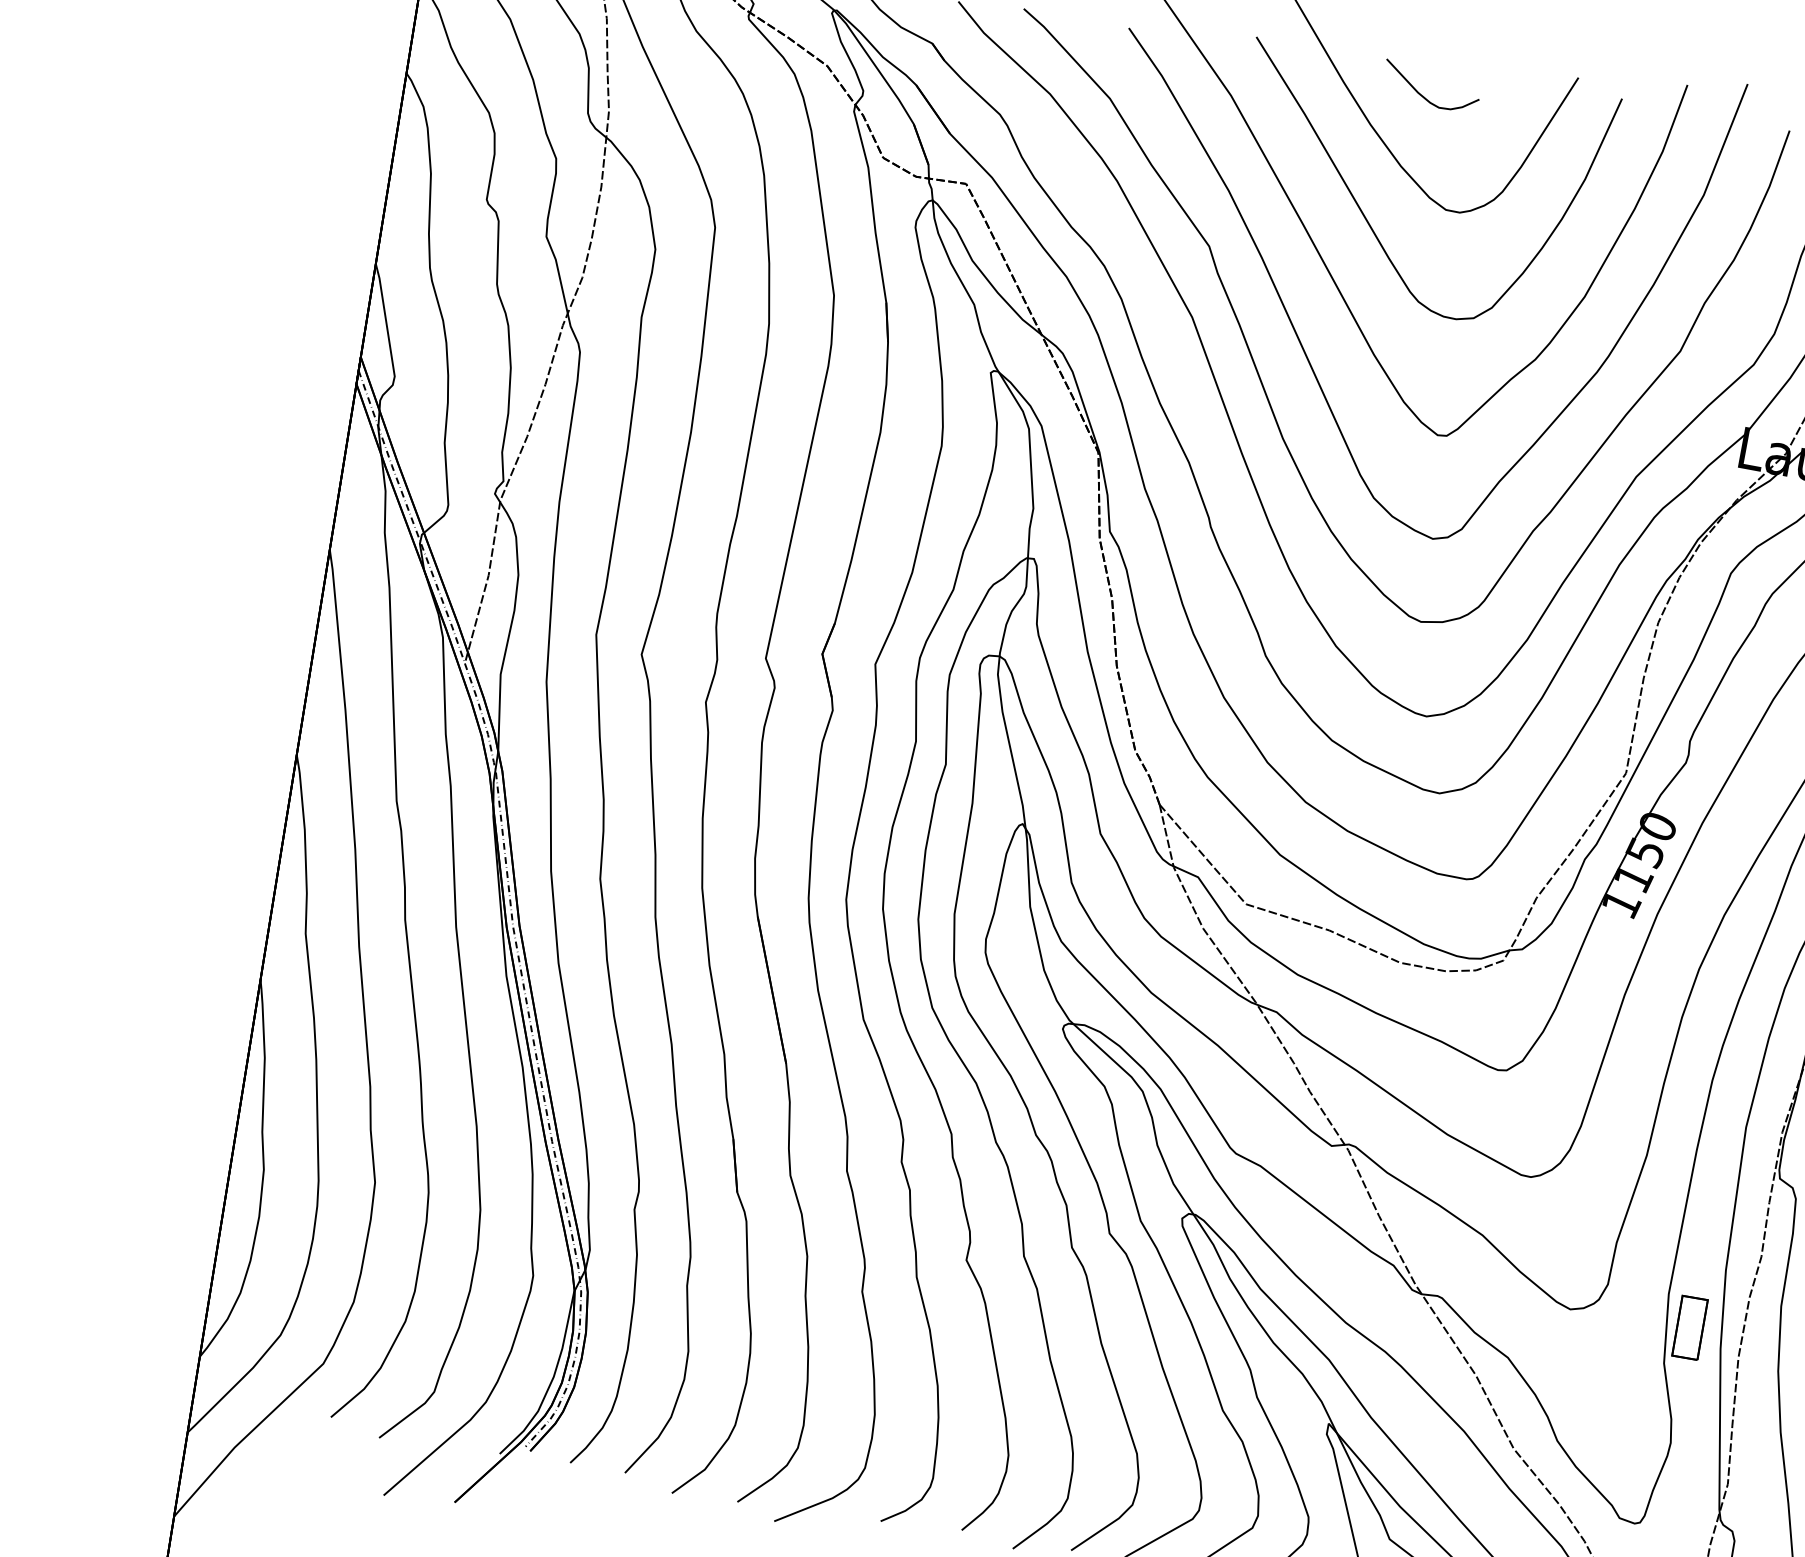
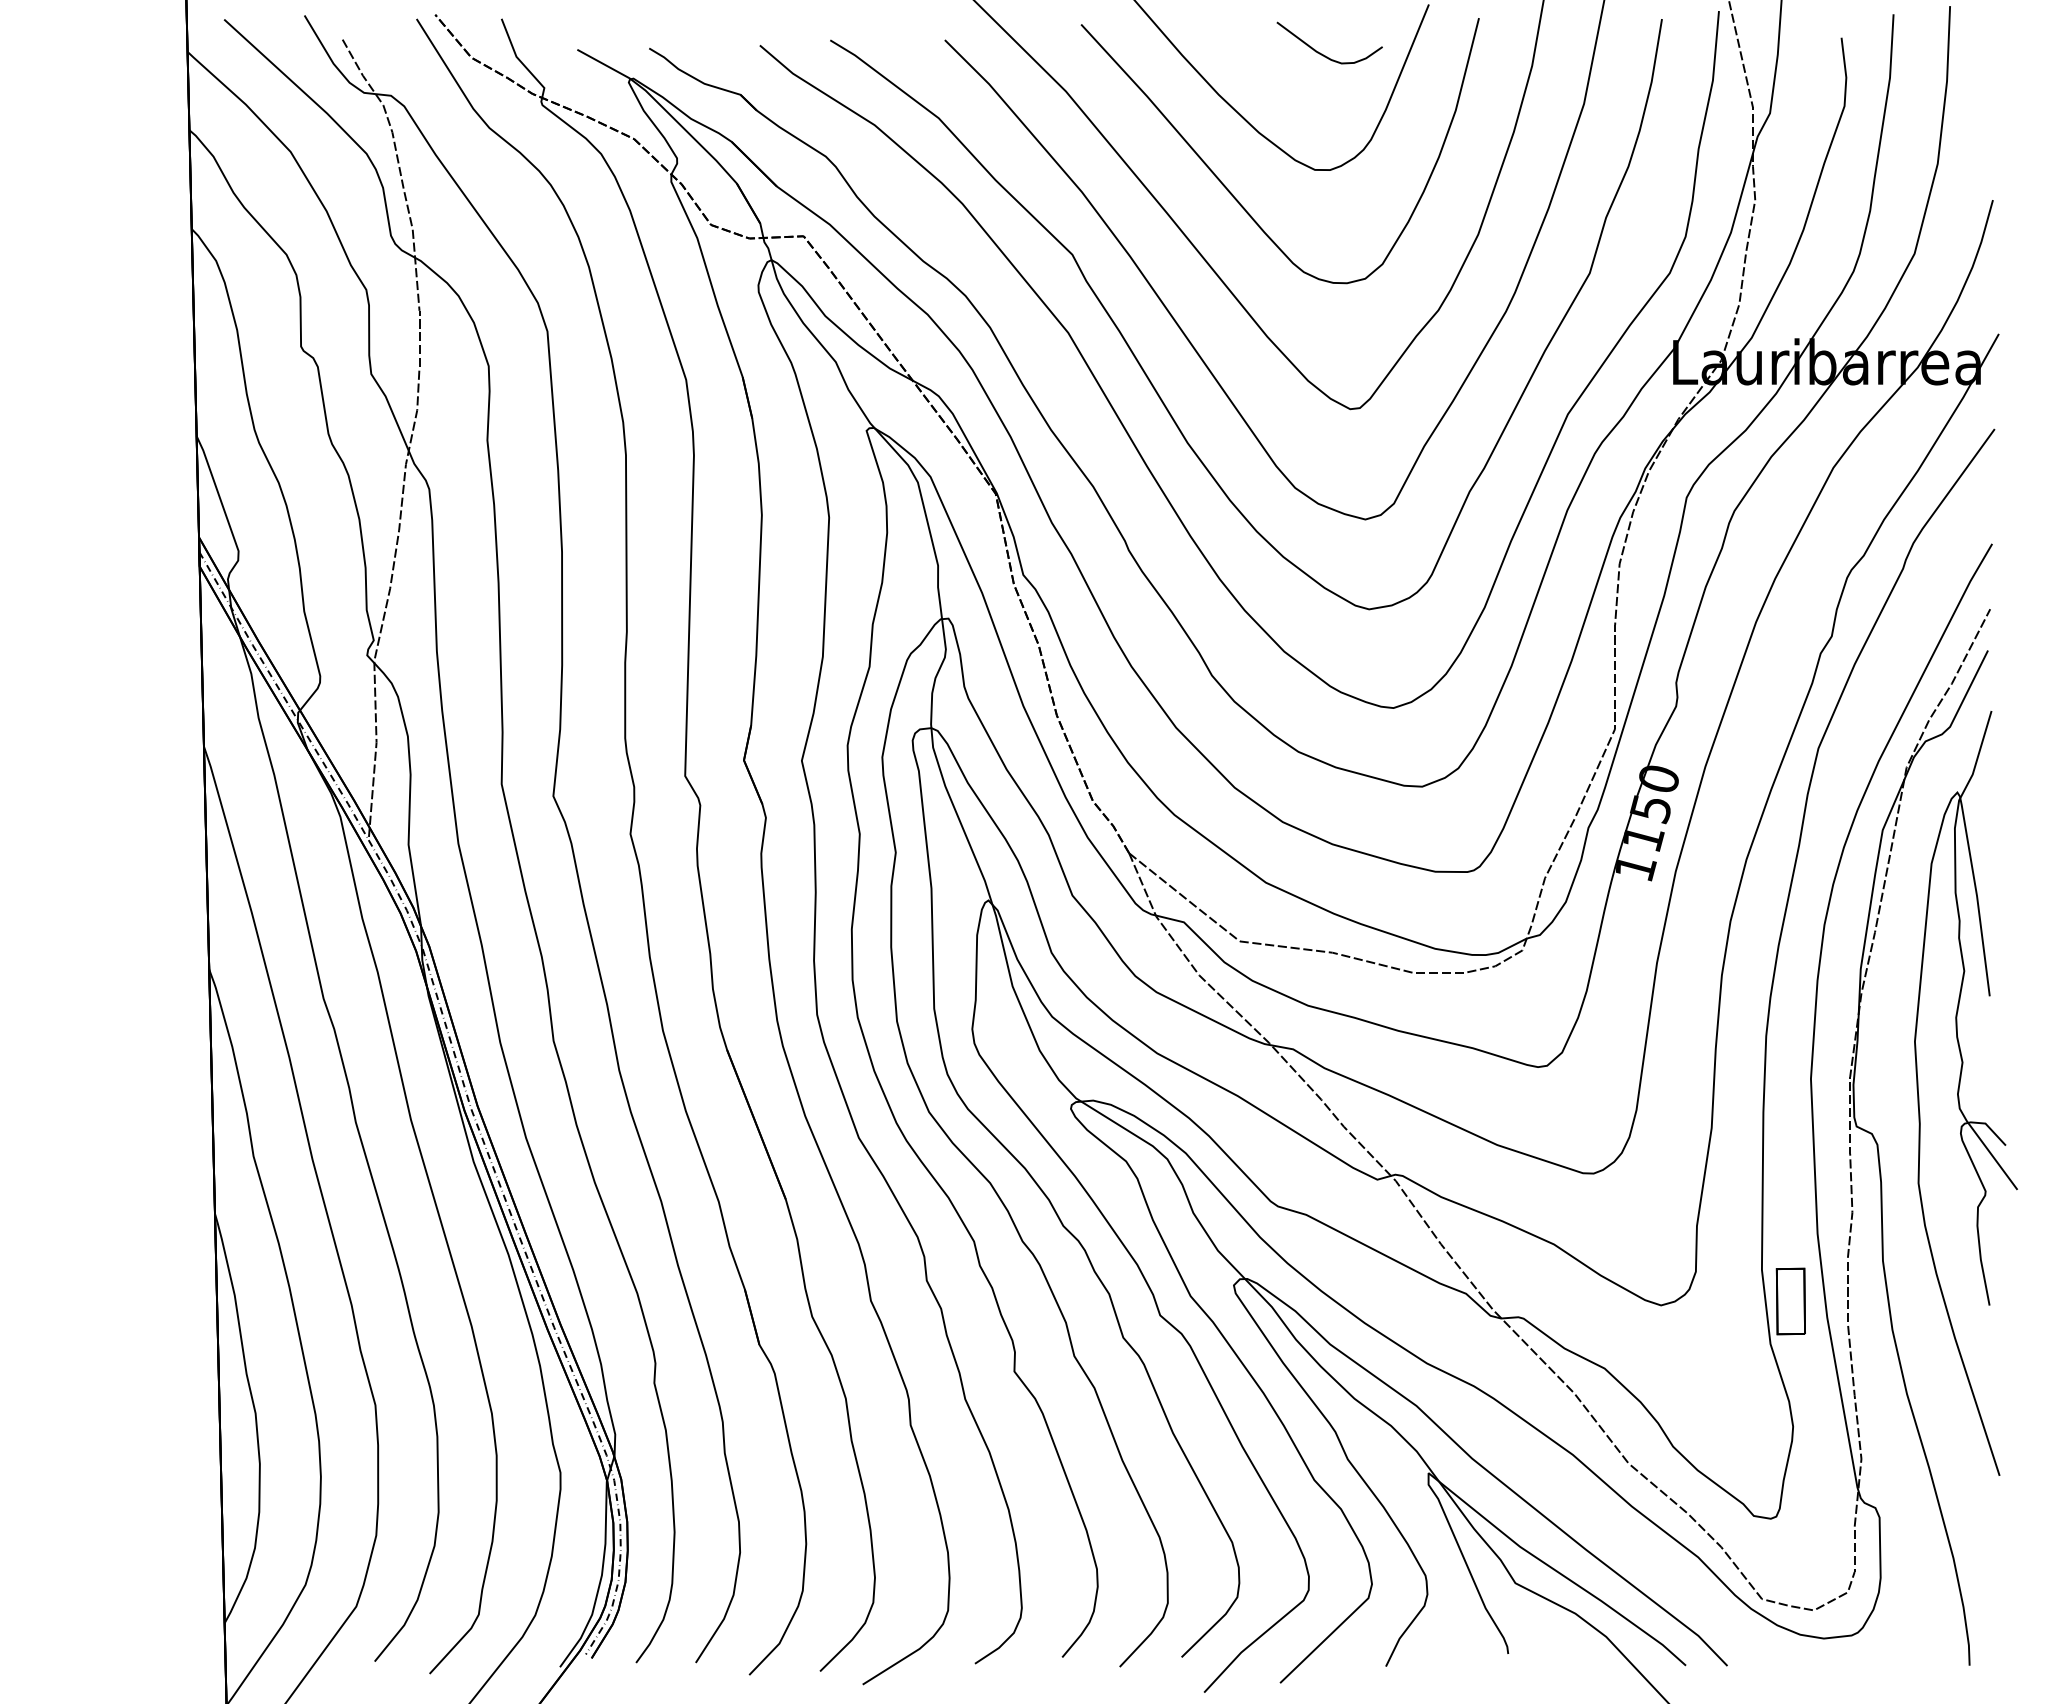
curve: (1423, 95) -> (1322, 53), moved

